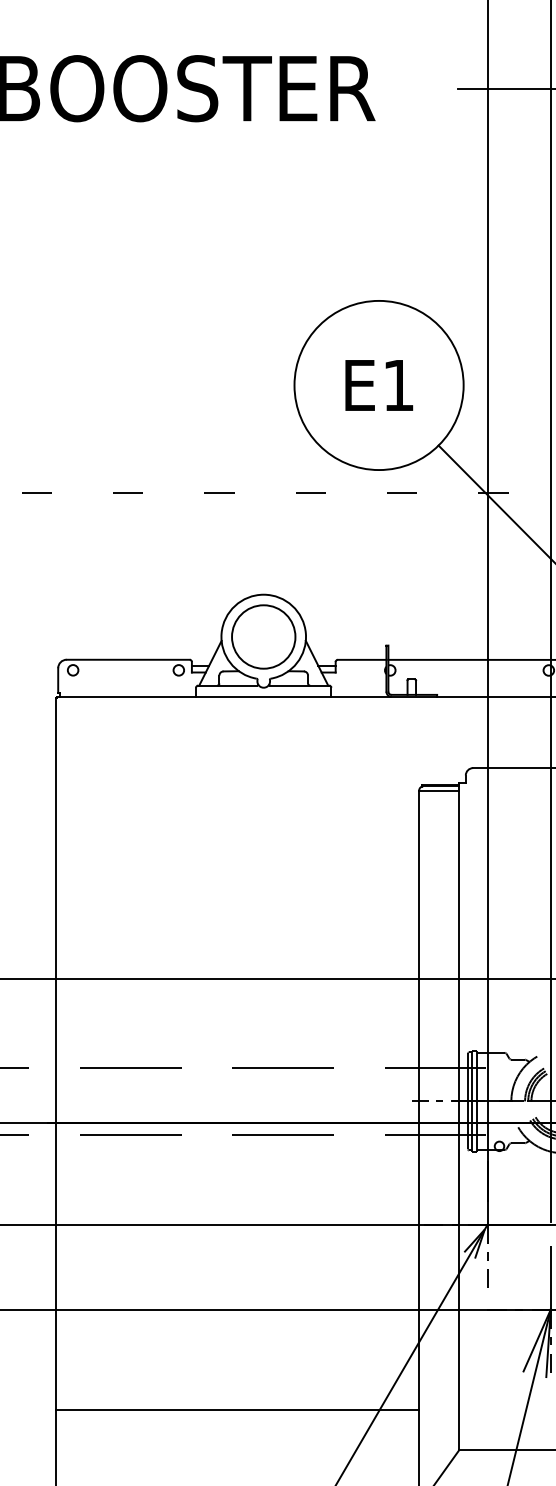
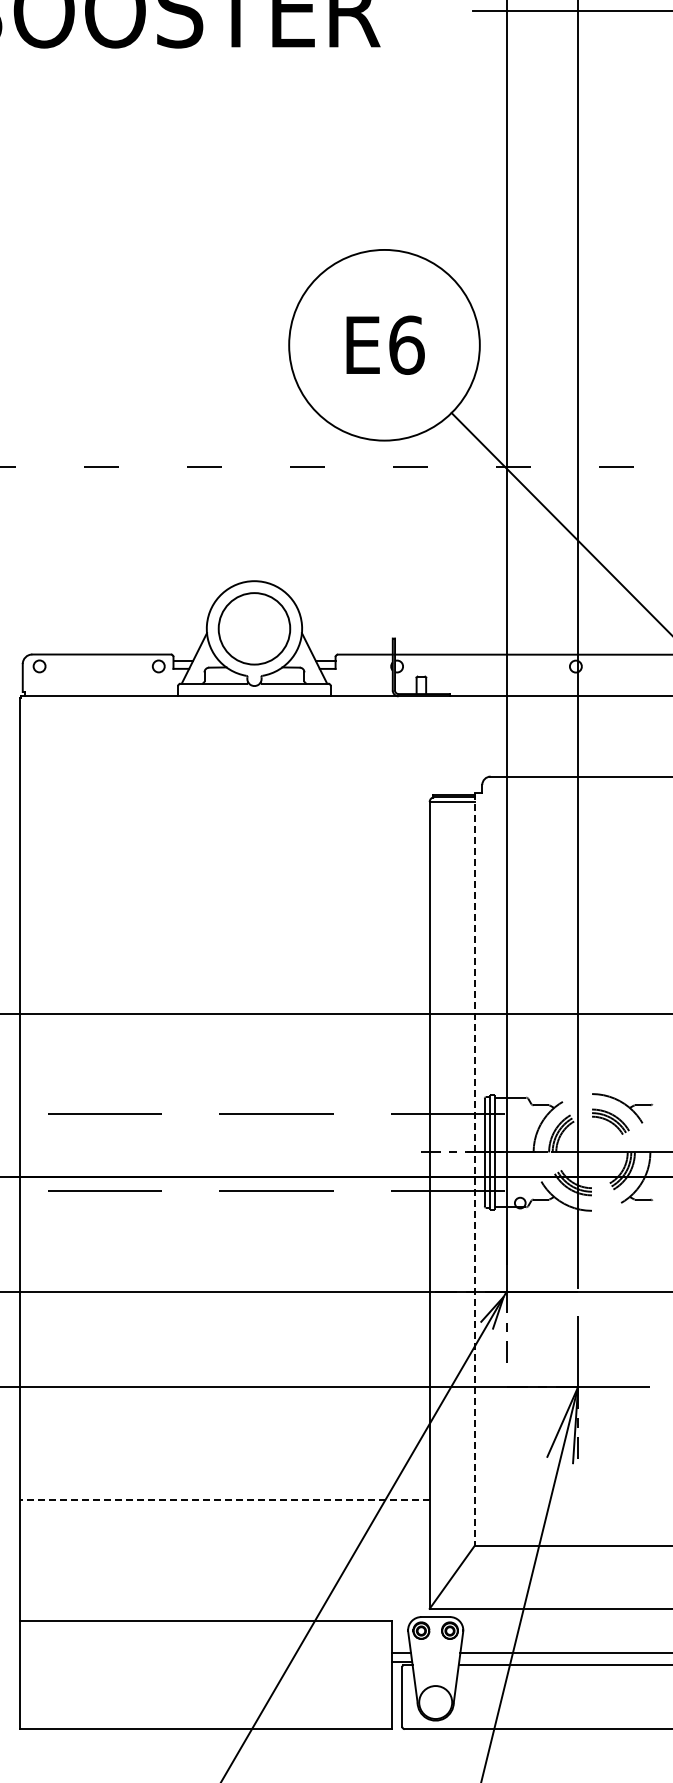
text: (398, 384) -> (406, 344), E1 -> E6
line: (458, 1116) -> (474, 1169), solid -> dashed
line: (238, 1410) -> (225, 1500), solid -> dashed

